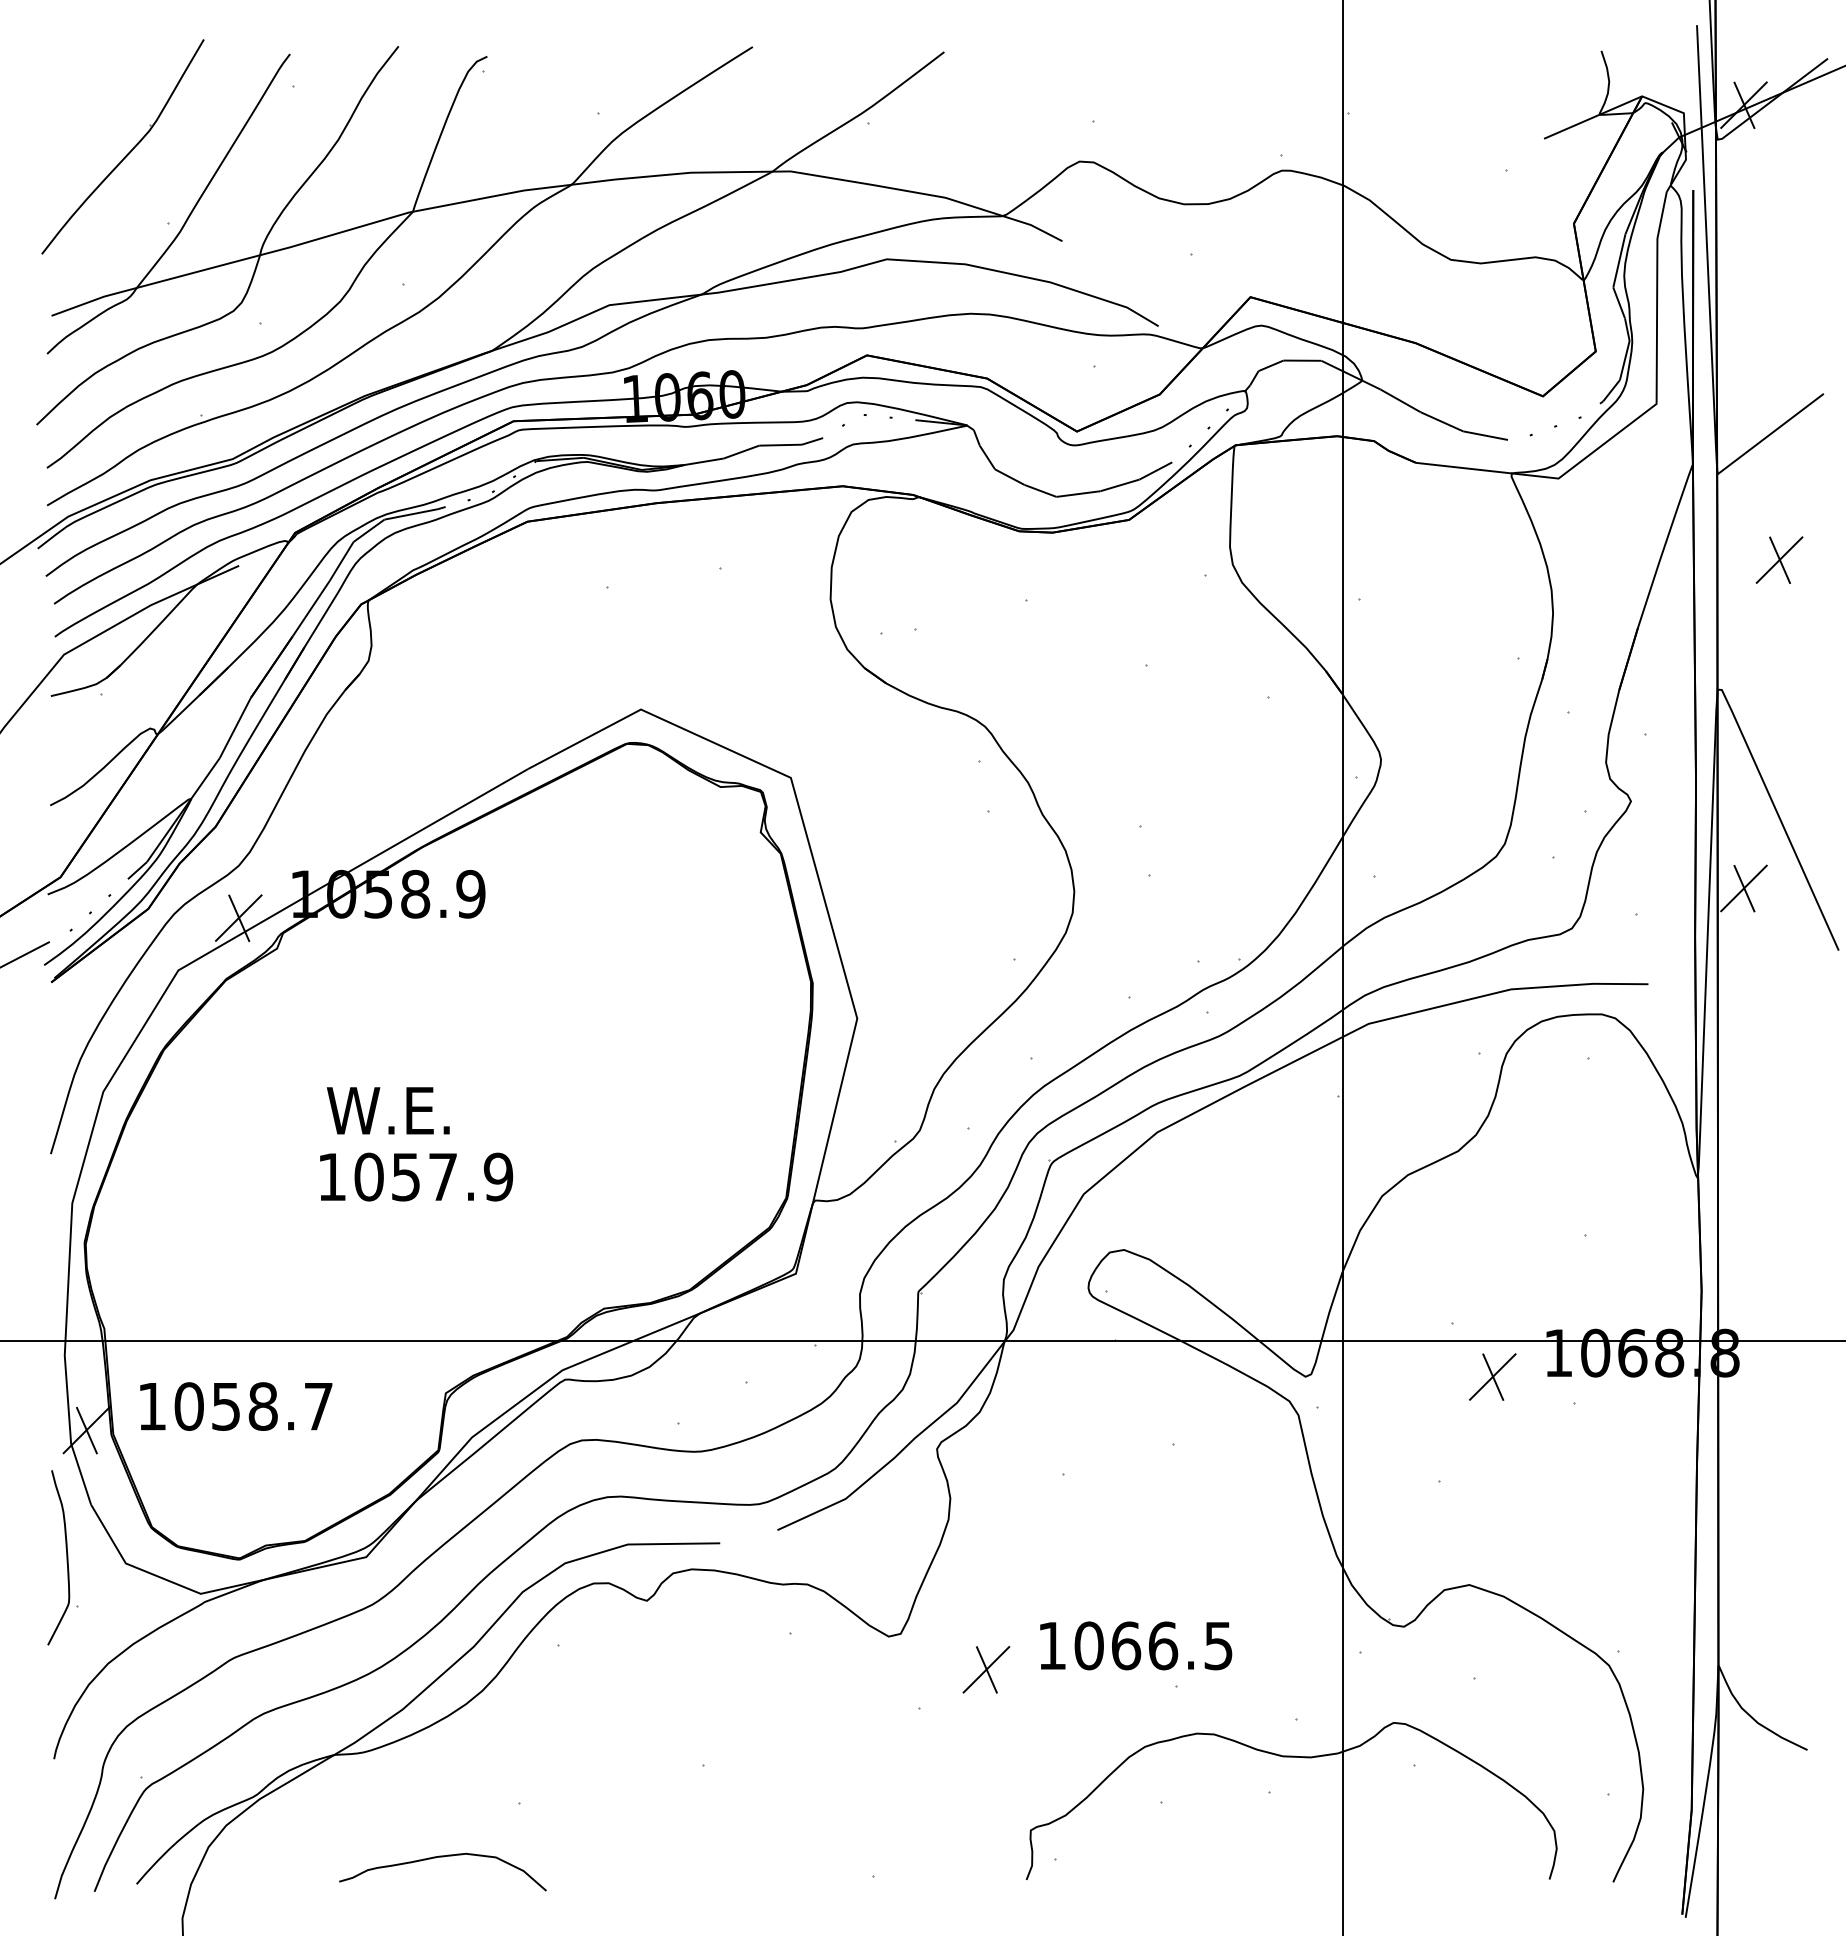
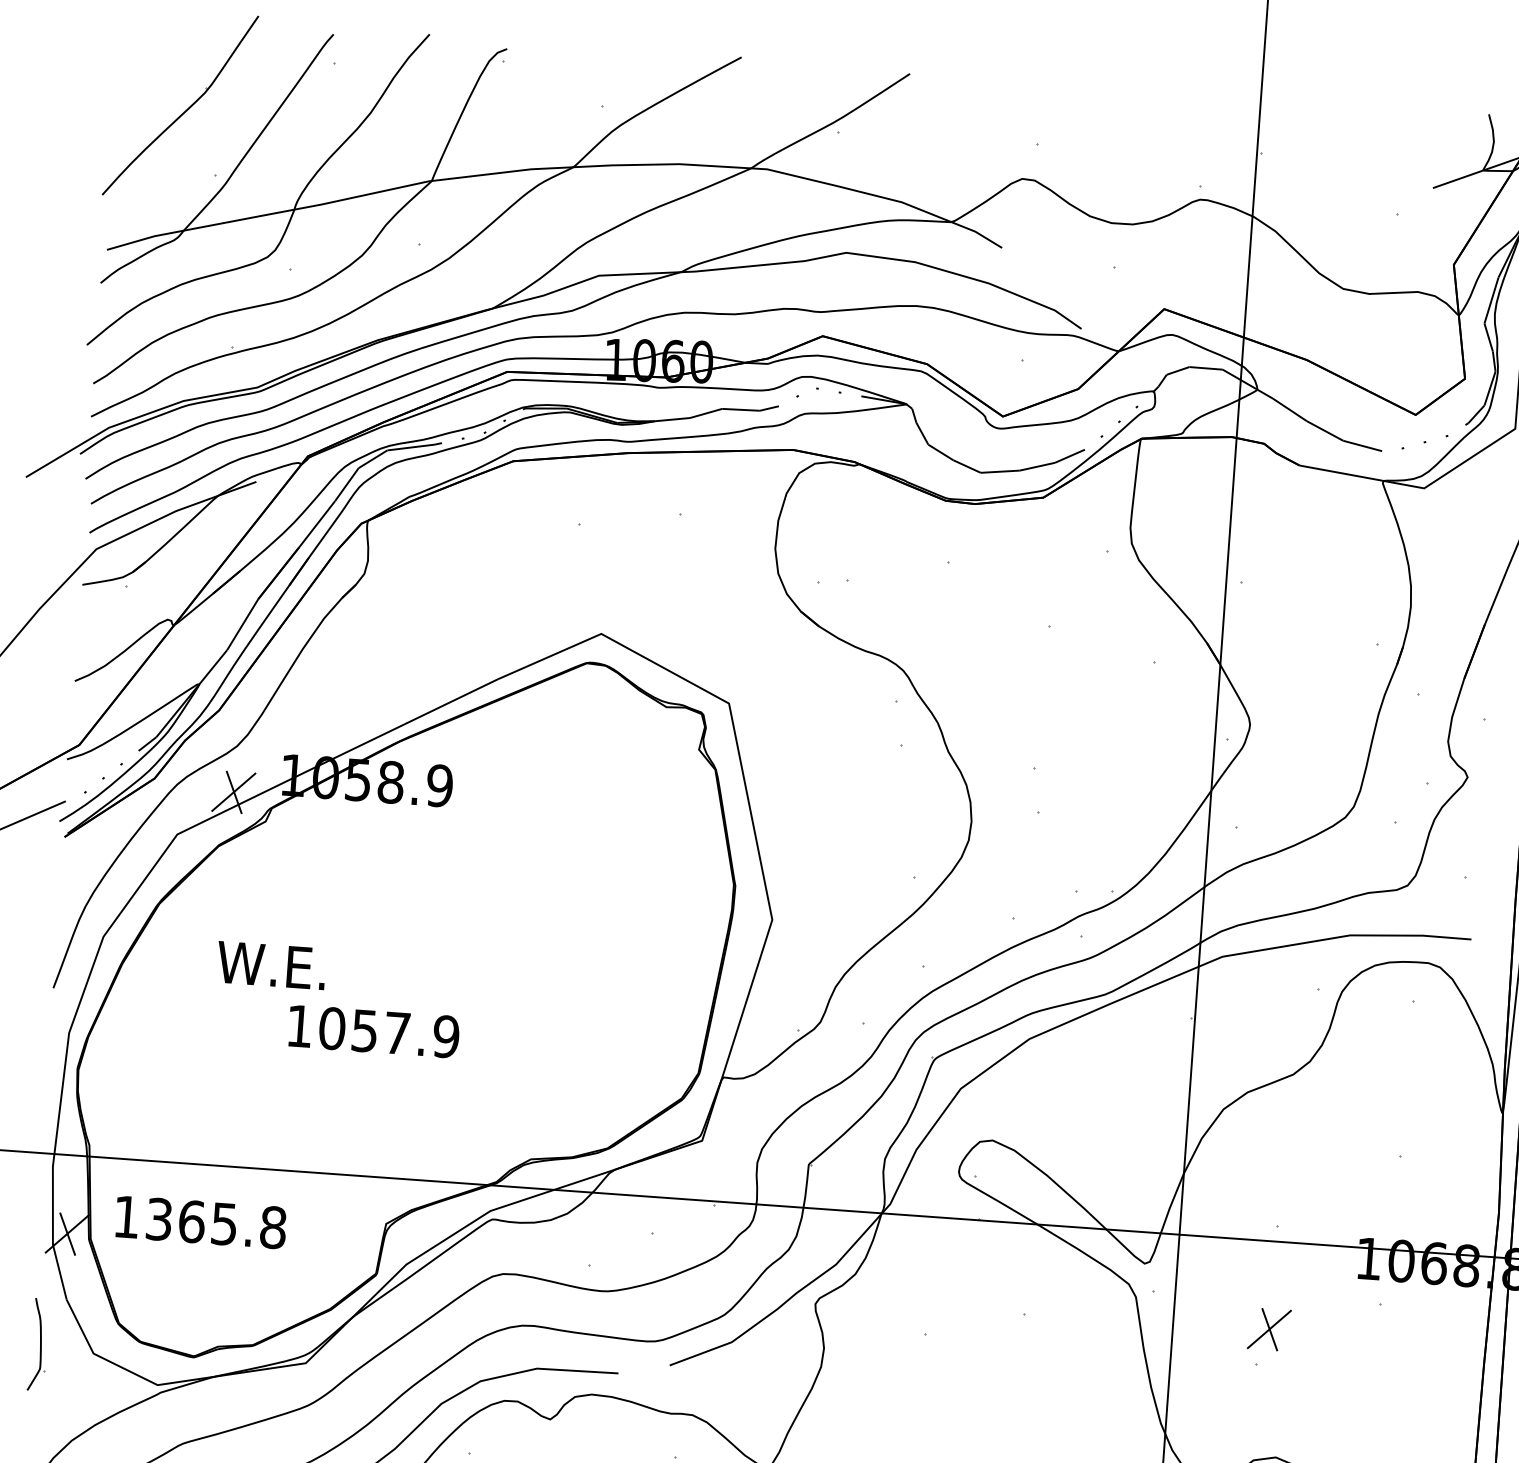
text: (387, 1110) -> (270, 965), moved
part: (1492, 1376) -> (1269, 1329), moved
text: (253, 1406) -> (215, 1223), 1058.7 -> 1365.8
part: (62, 1557) -> (38, 1344), size x0.6

